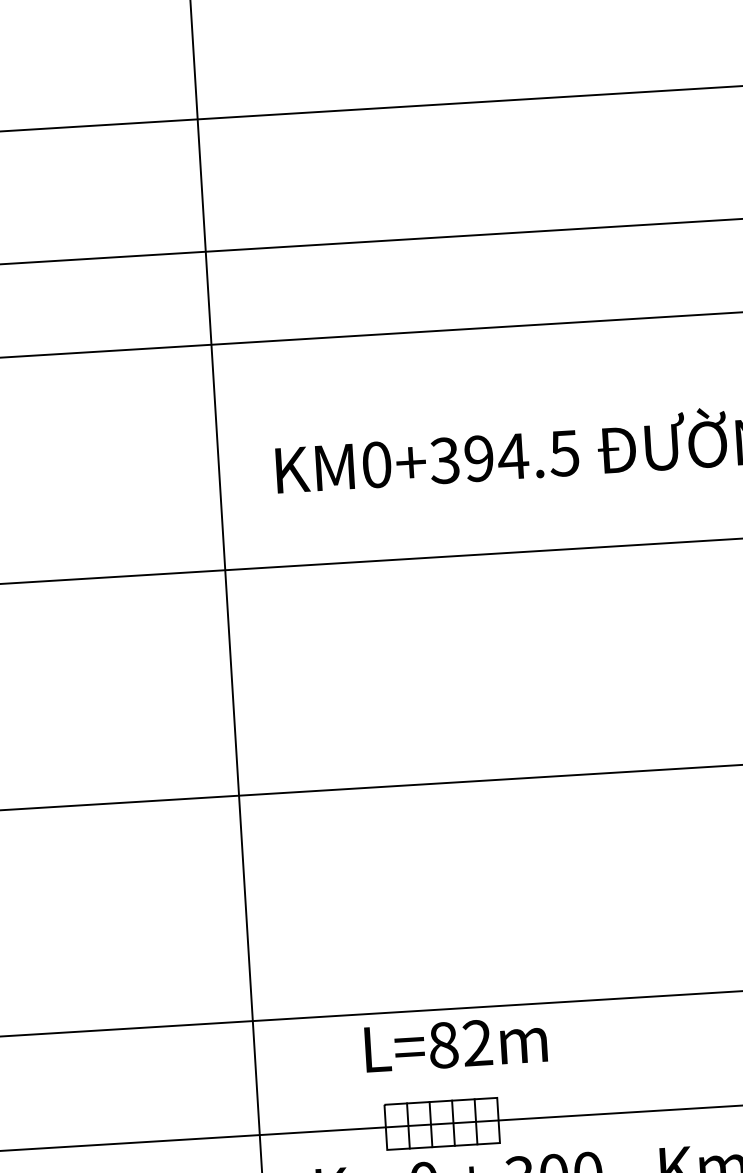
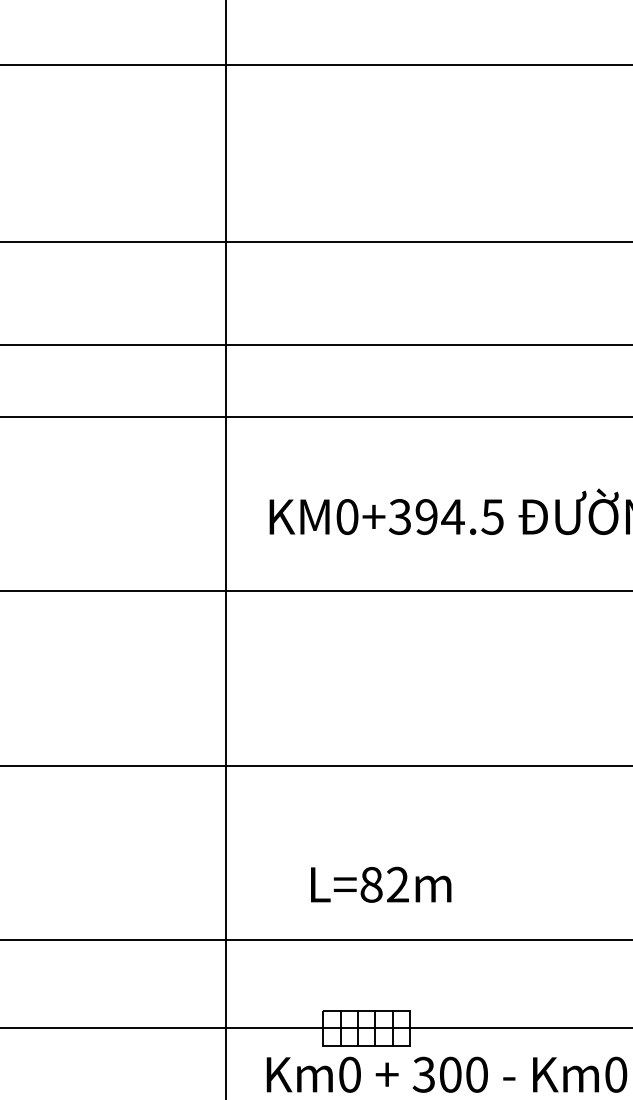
text: (456, 1044) -> (381, 884), moved

